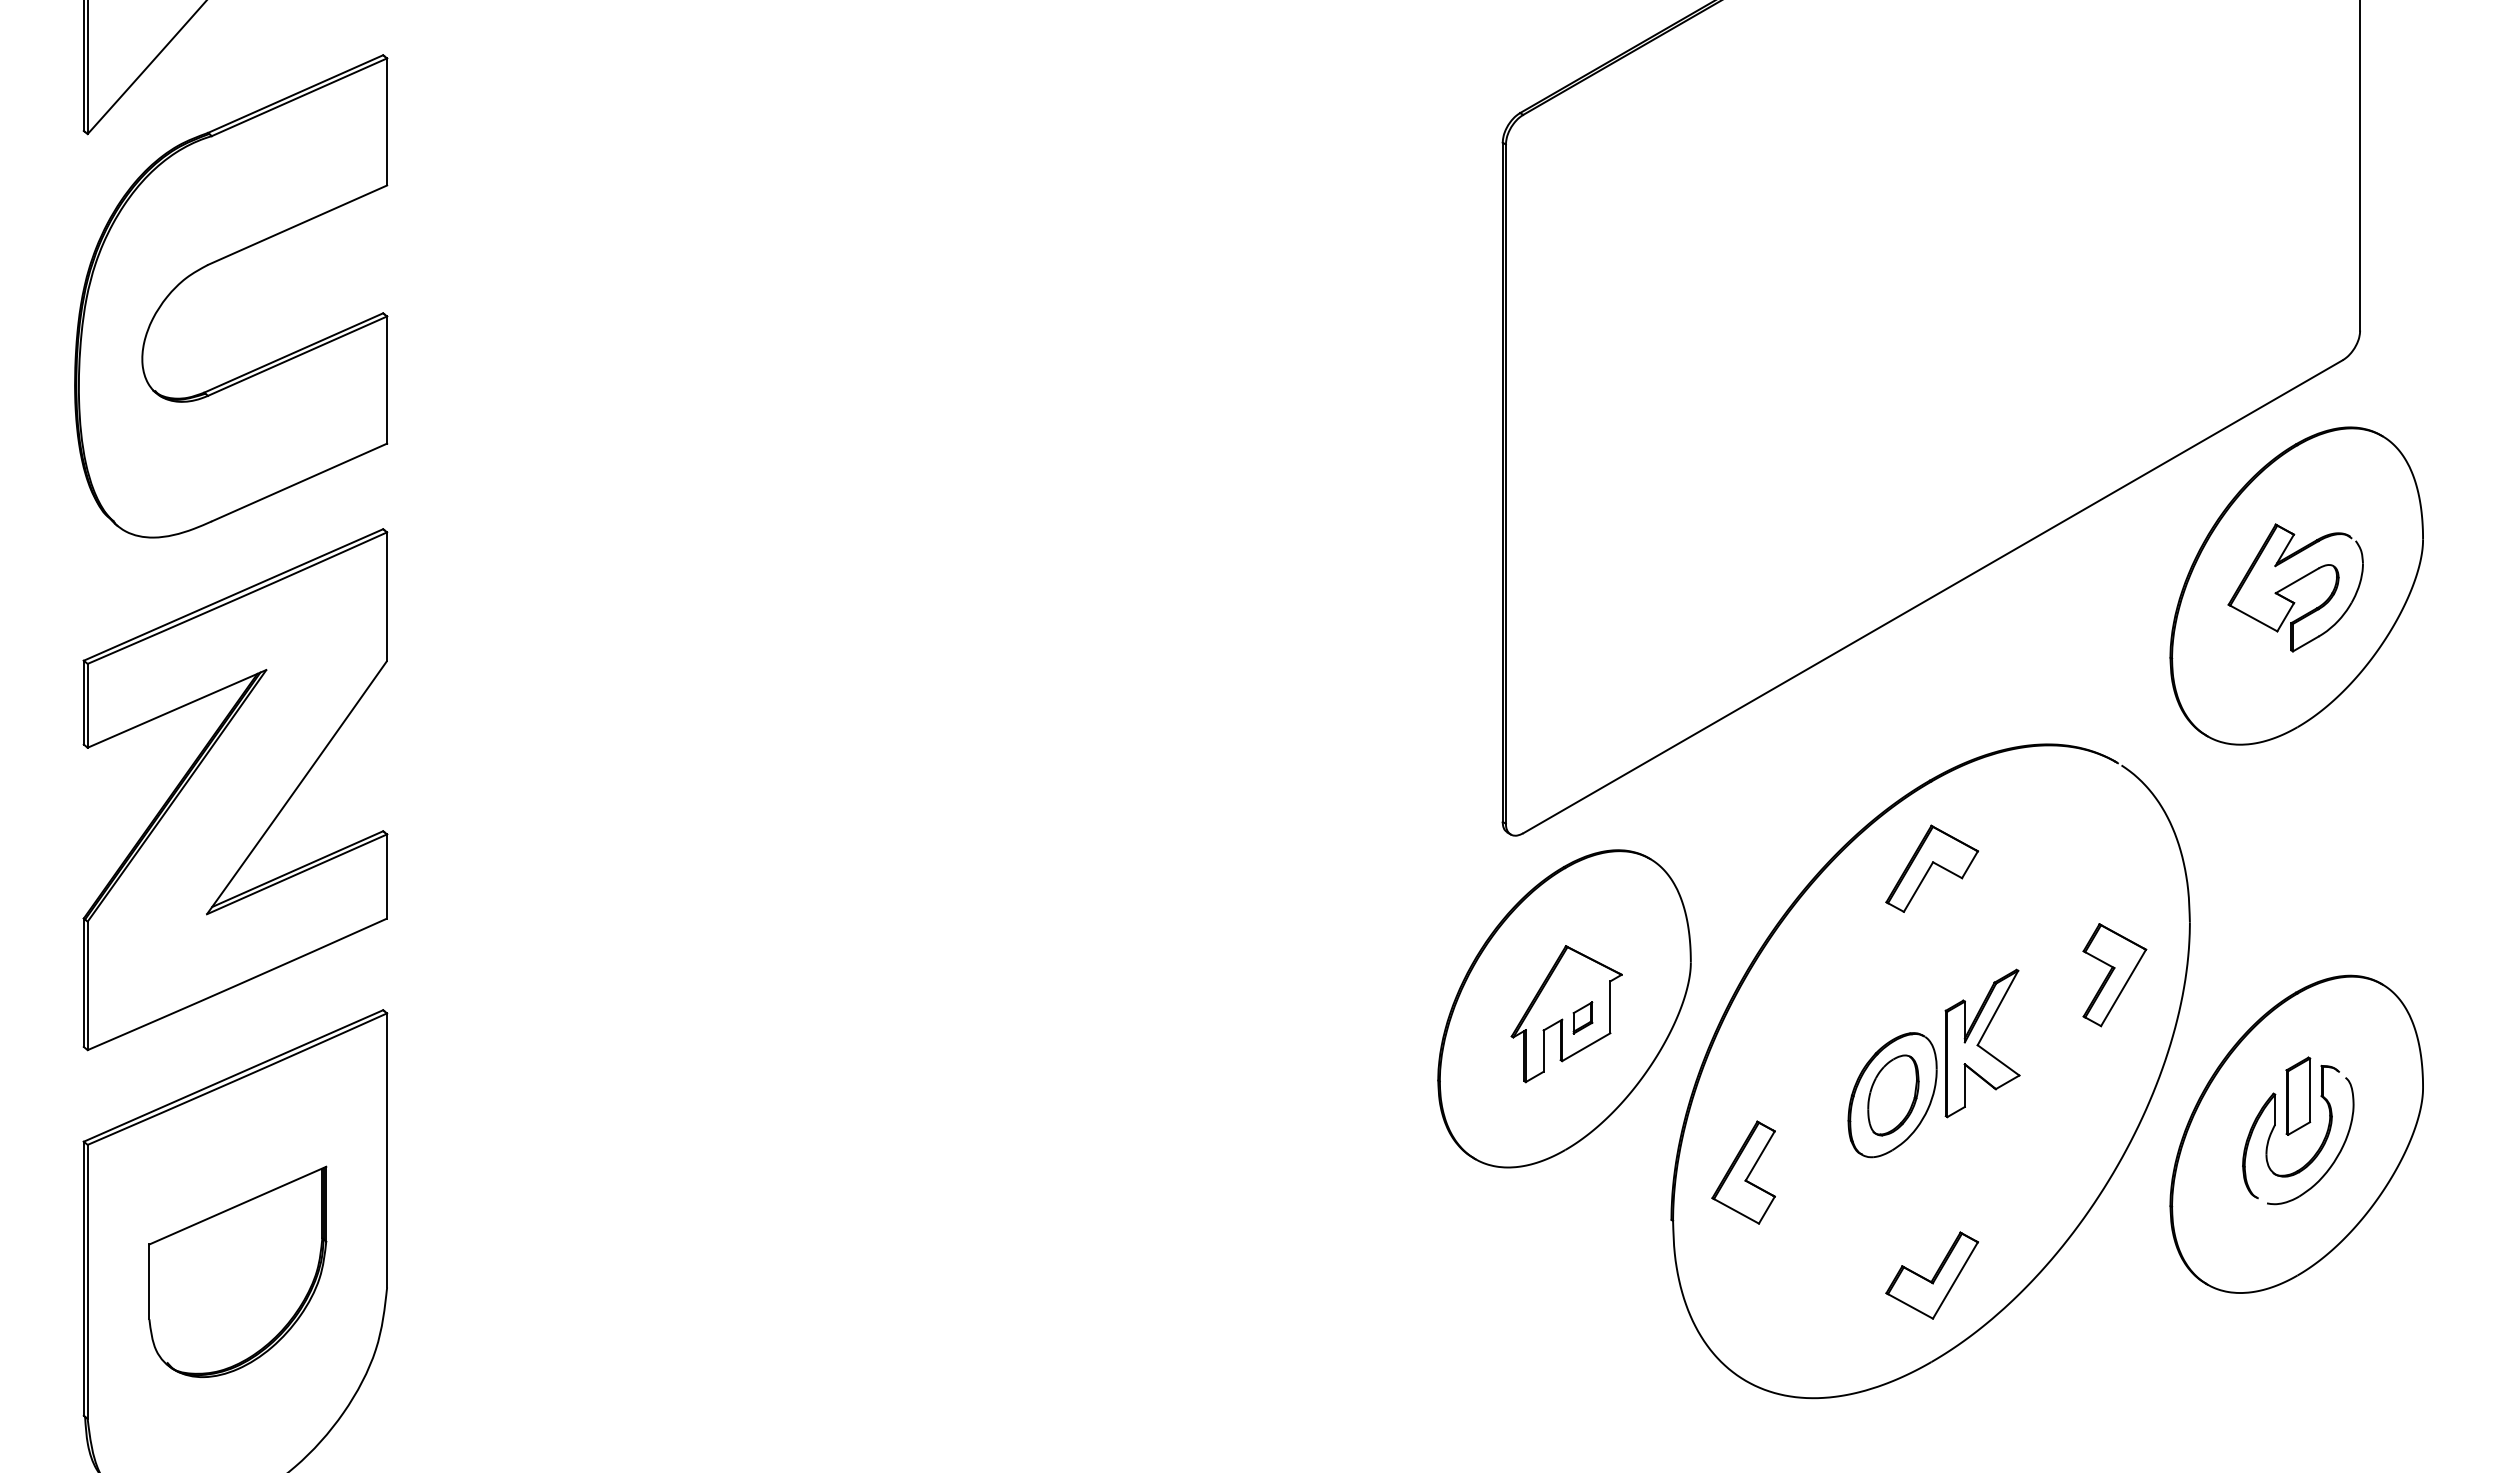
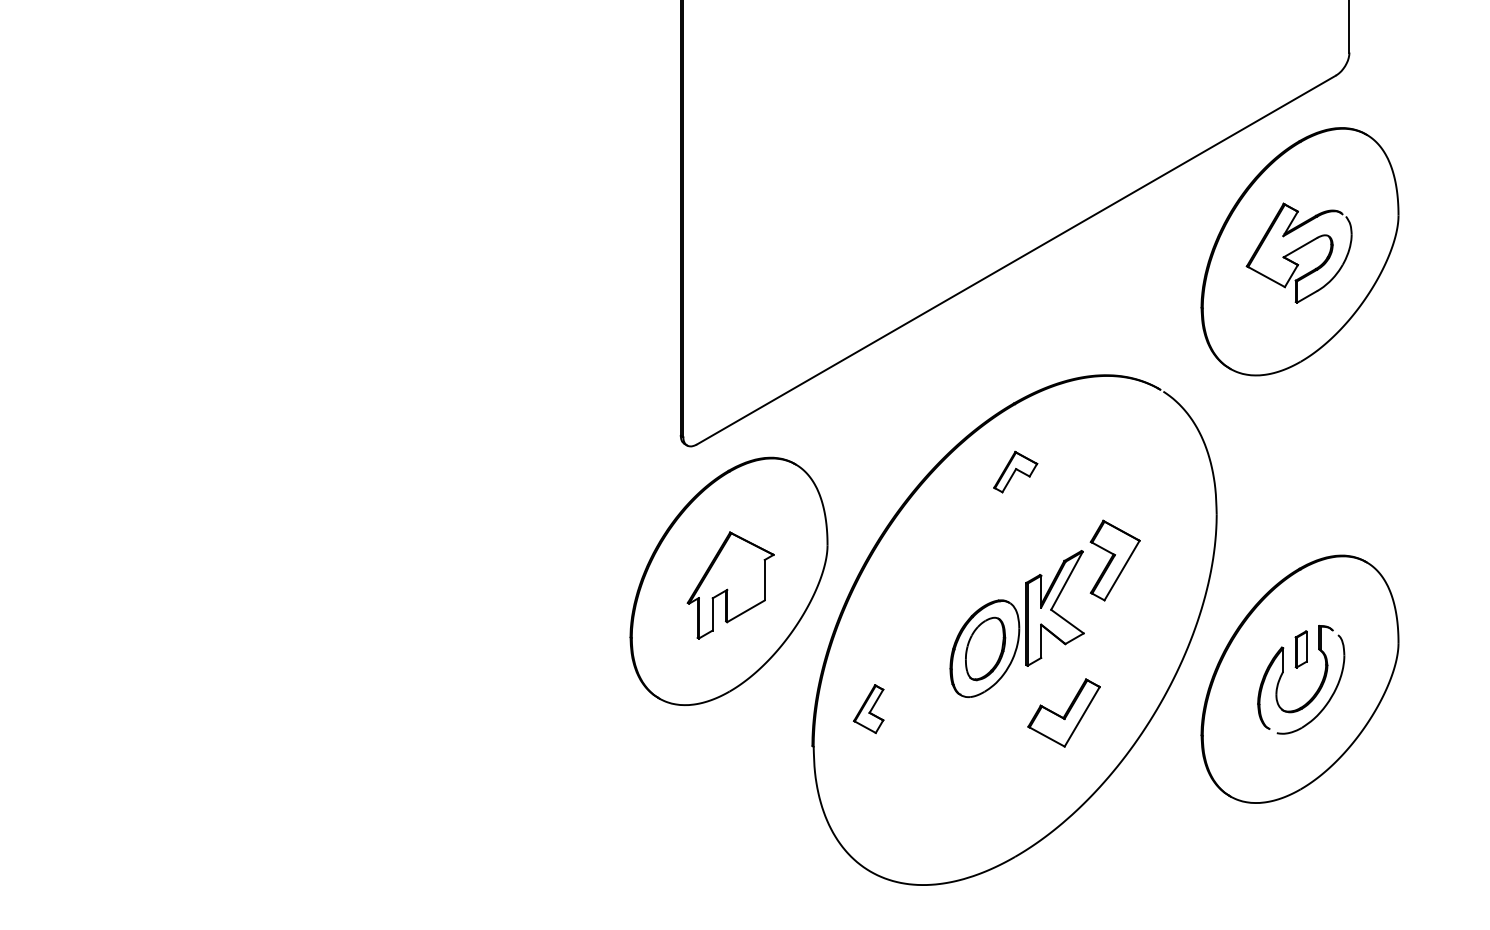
part: (1931, 868) -> (1015, 471), size x0.6
part: (2114, 975) -> (1115, 560), moved
part: (1582, 1017) -> (743, 588), removed
part: (2298, 1095) -> (1301, 649), size x0.6
part: (1743, 1172) -> (868, 709), size x0.6
part: (1931, 1275) -> (1063, 712), moved

